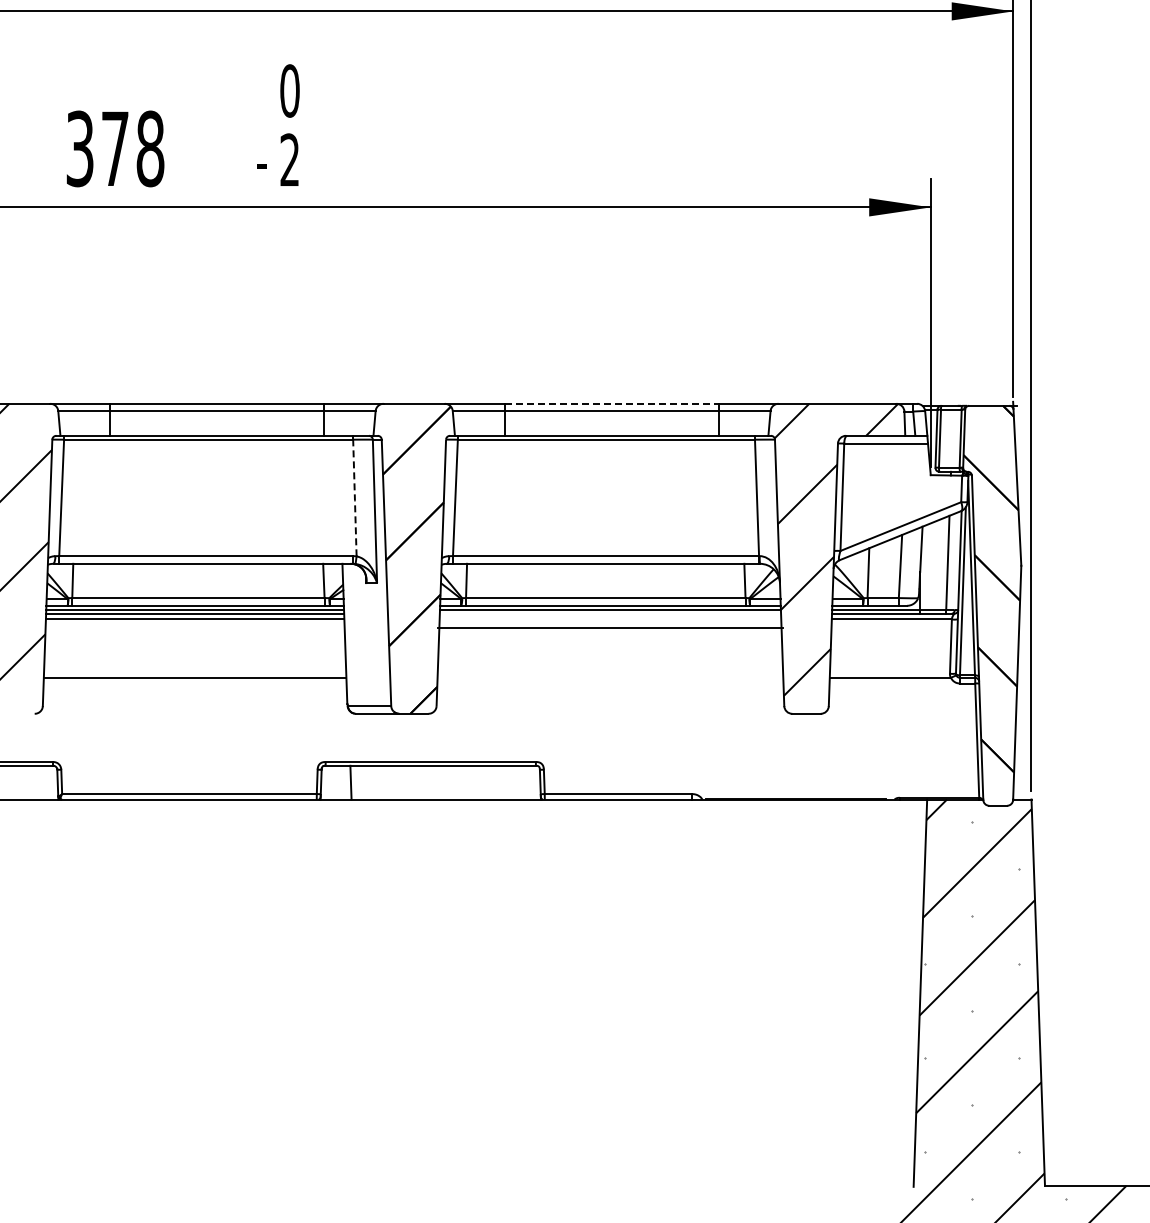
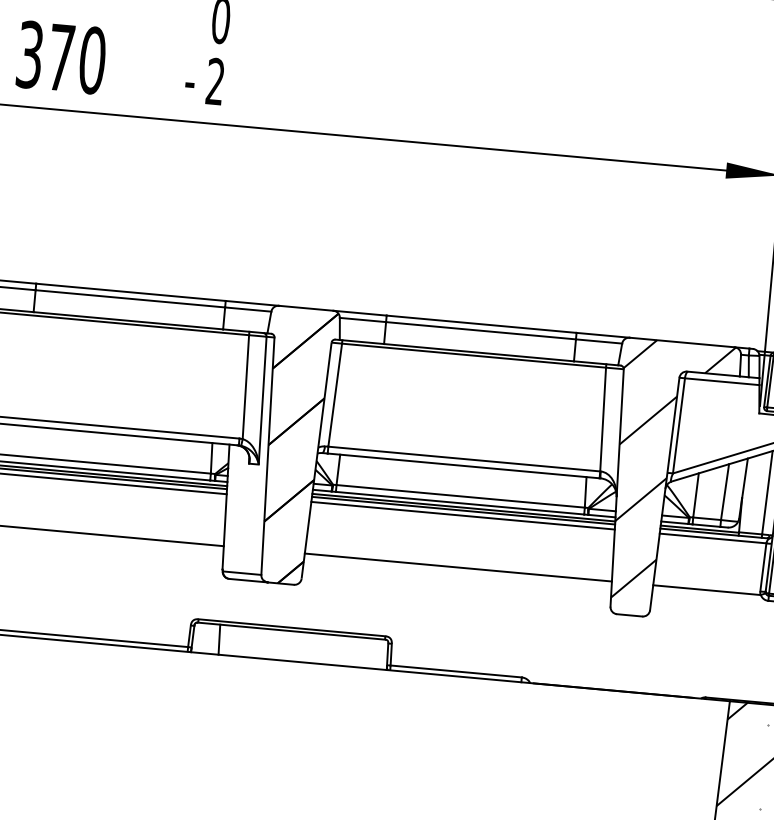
text: (150, 148) -> (92, 60), 378 -> 370
line: (611, 403) -> (481, 323), dashed -> solid
line: (354, 498) -> (245, 387), dashed -> solid
line: (610, 613) -> (463, 510), added
line: (610, 619) -> (463, 515), added
line: (610, 627) -> (458, 567), moved

